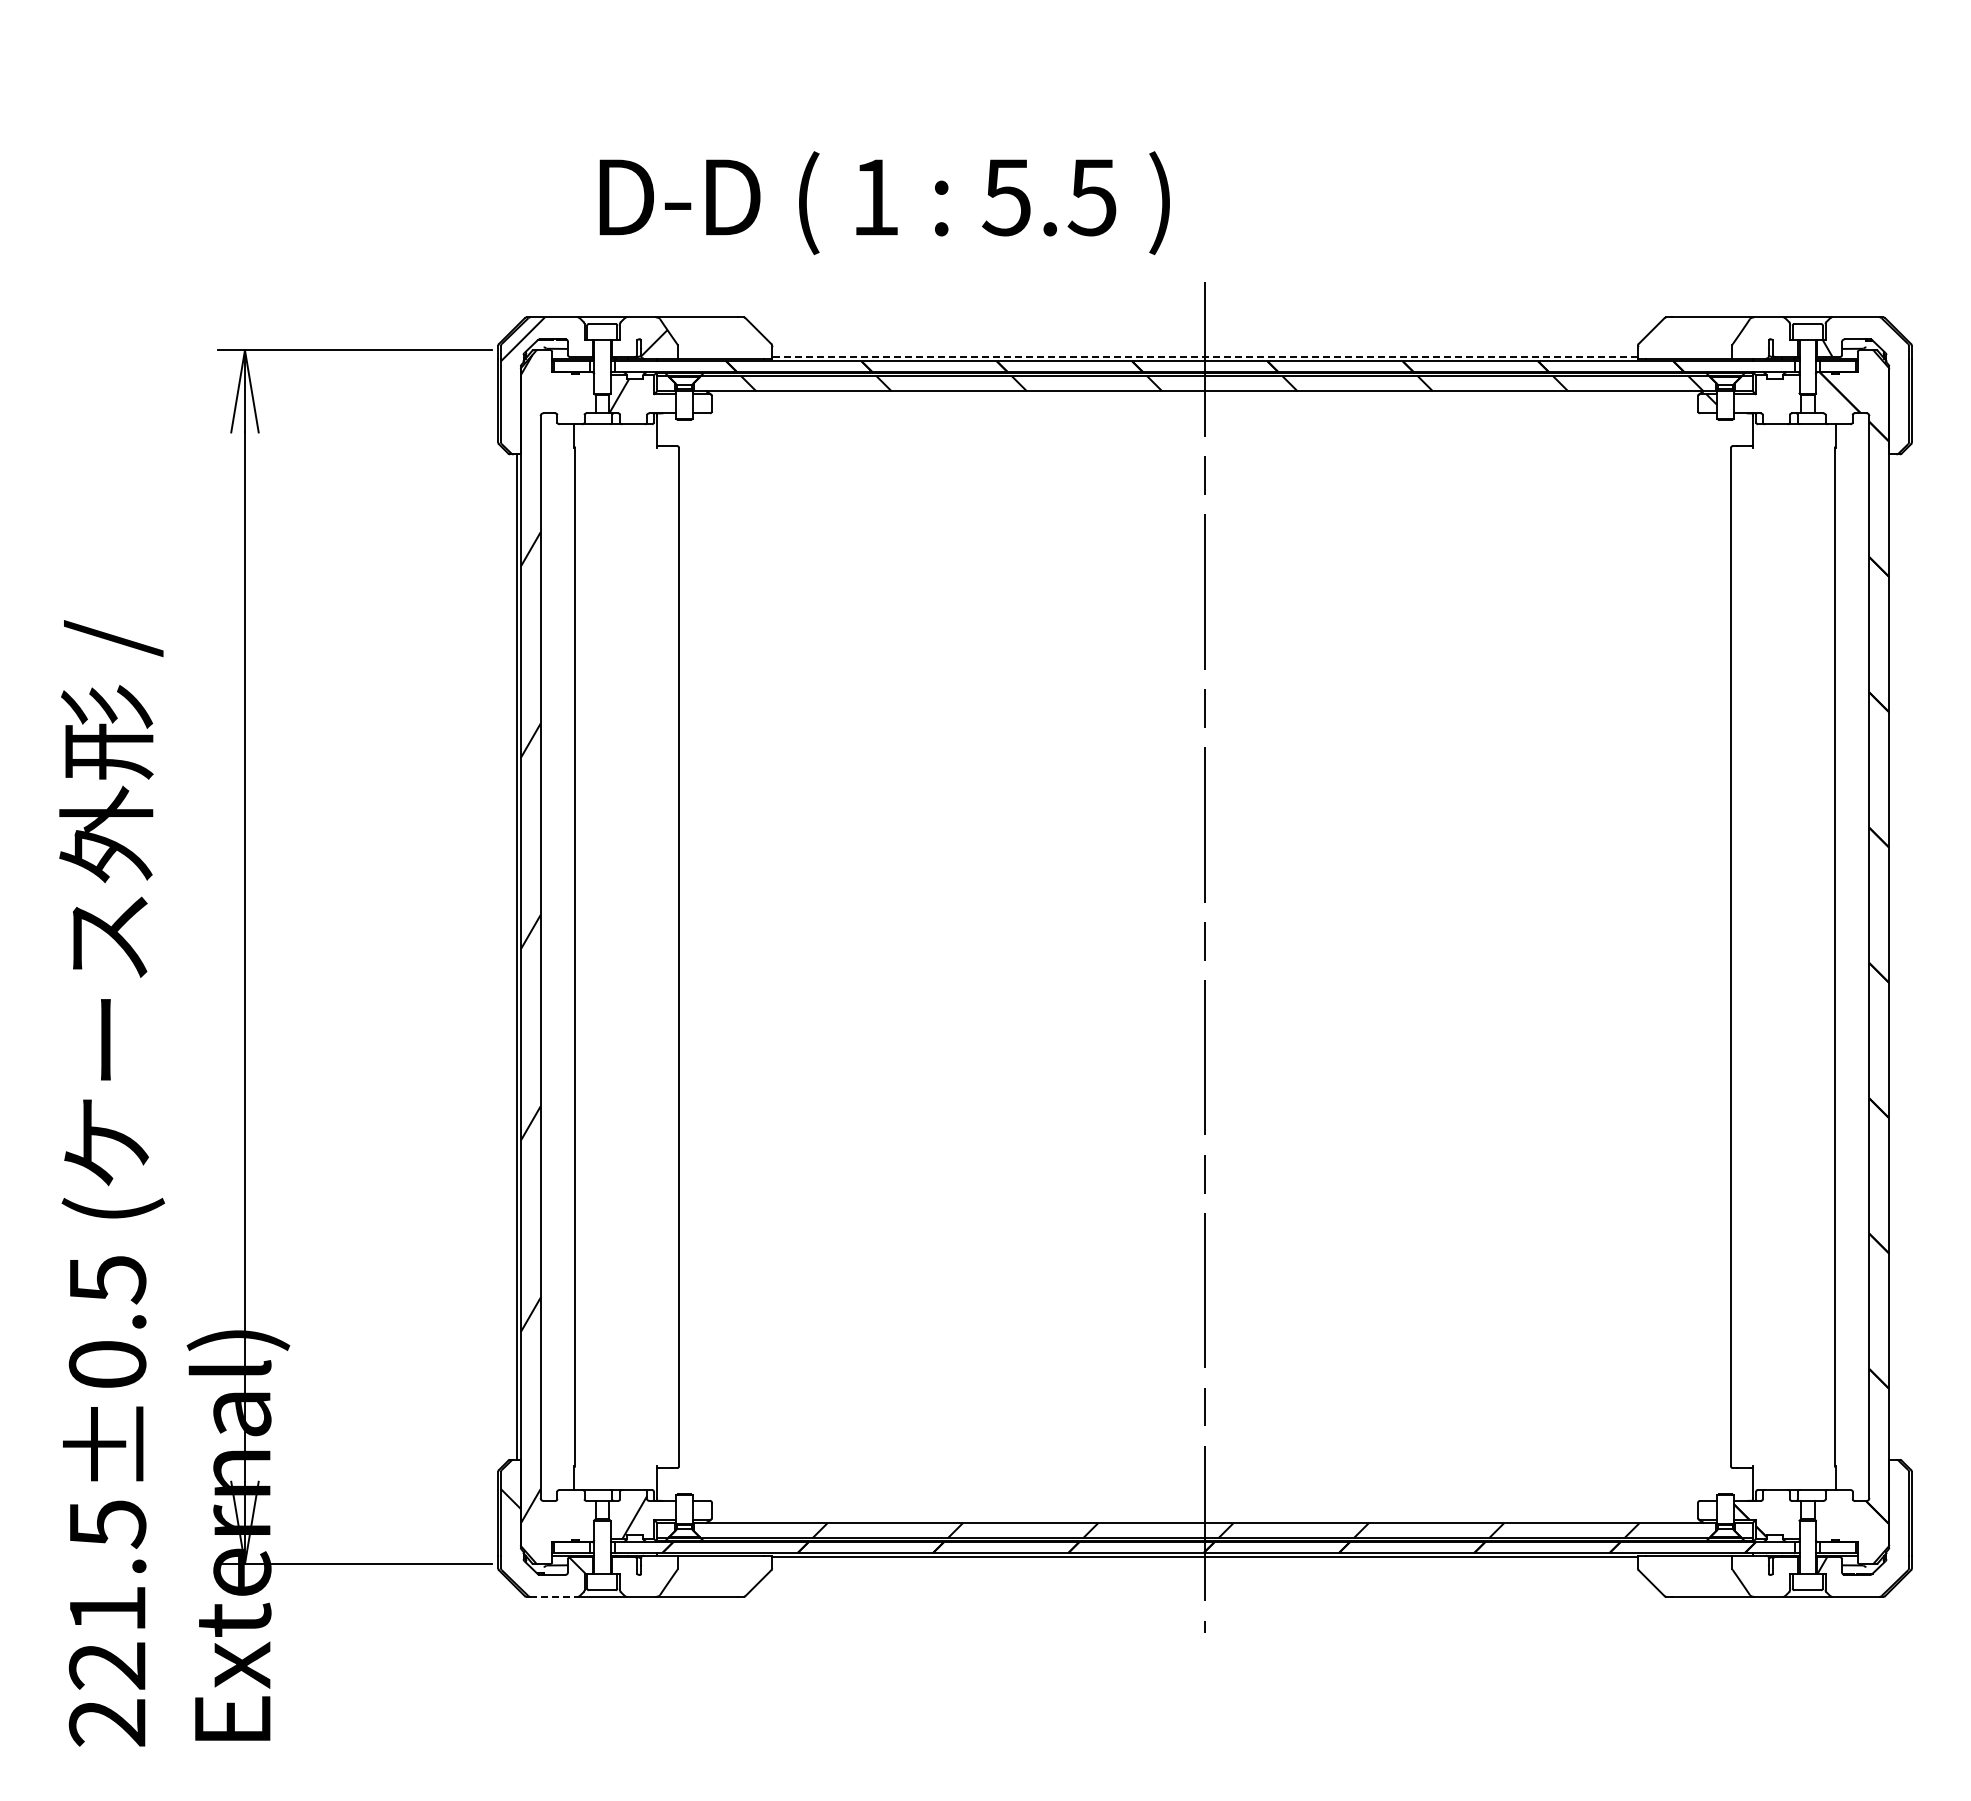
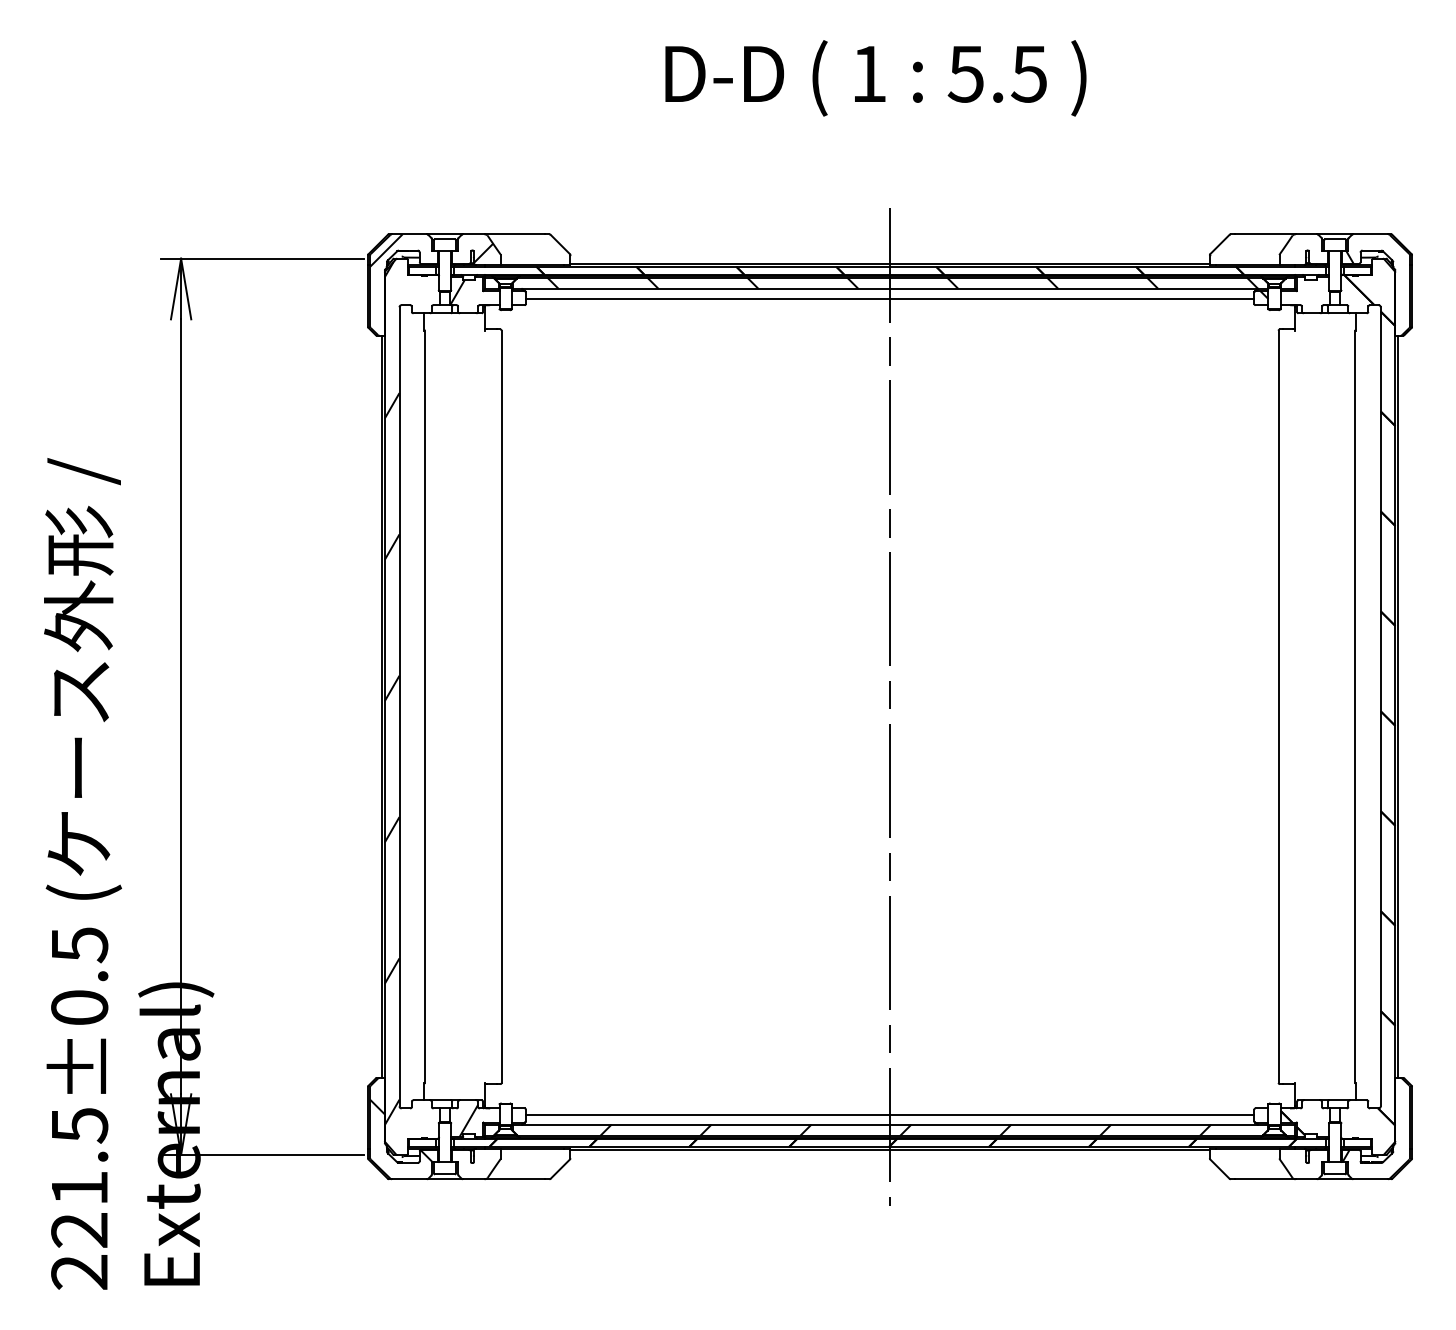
text: (884, 202) -> (875, 77), moved
line: (1205, 356) -> (890, 263), dashed -> solid
line: (1204, 405) -> (889, 299), added
line: (1892, 956) -> (1397, 706), added
line: (1204, 1509) -> (889, 1114), added
line: (554, 1596) -> (409, 1178), dashed -> solid

